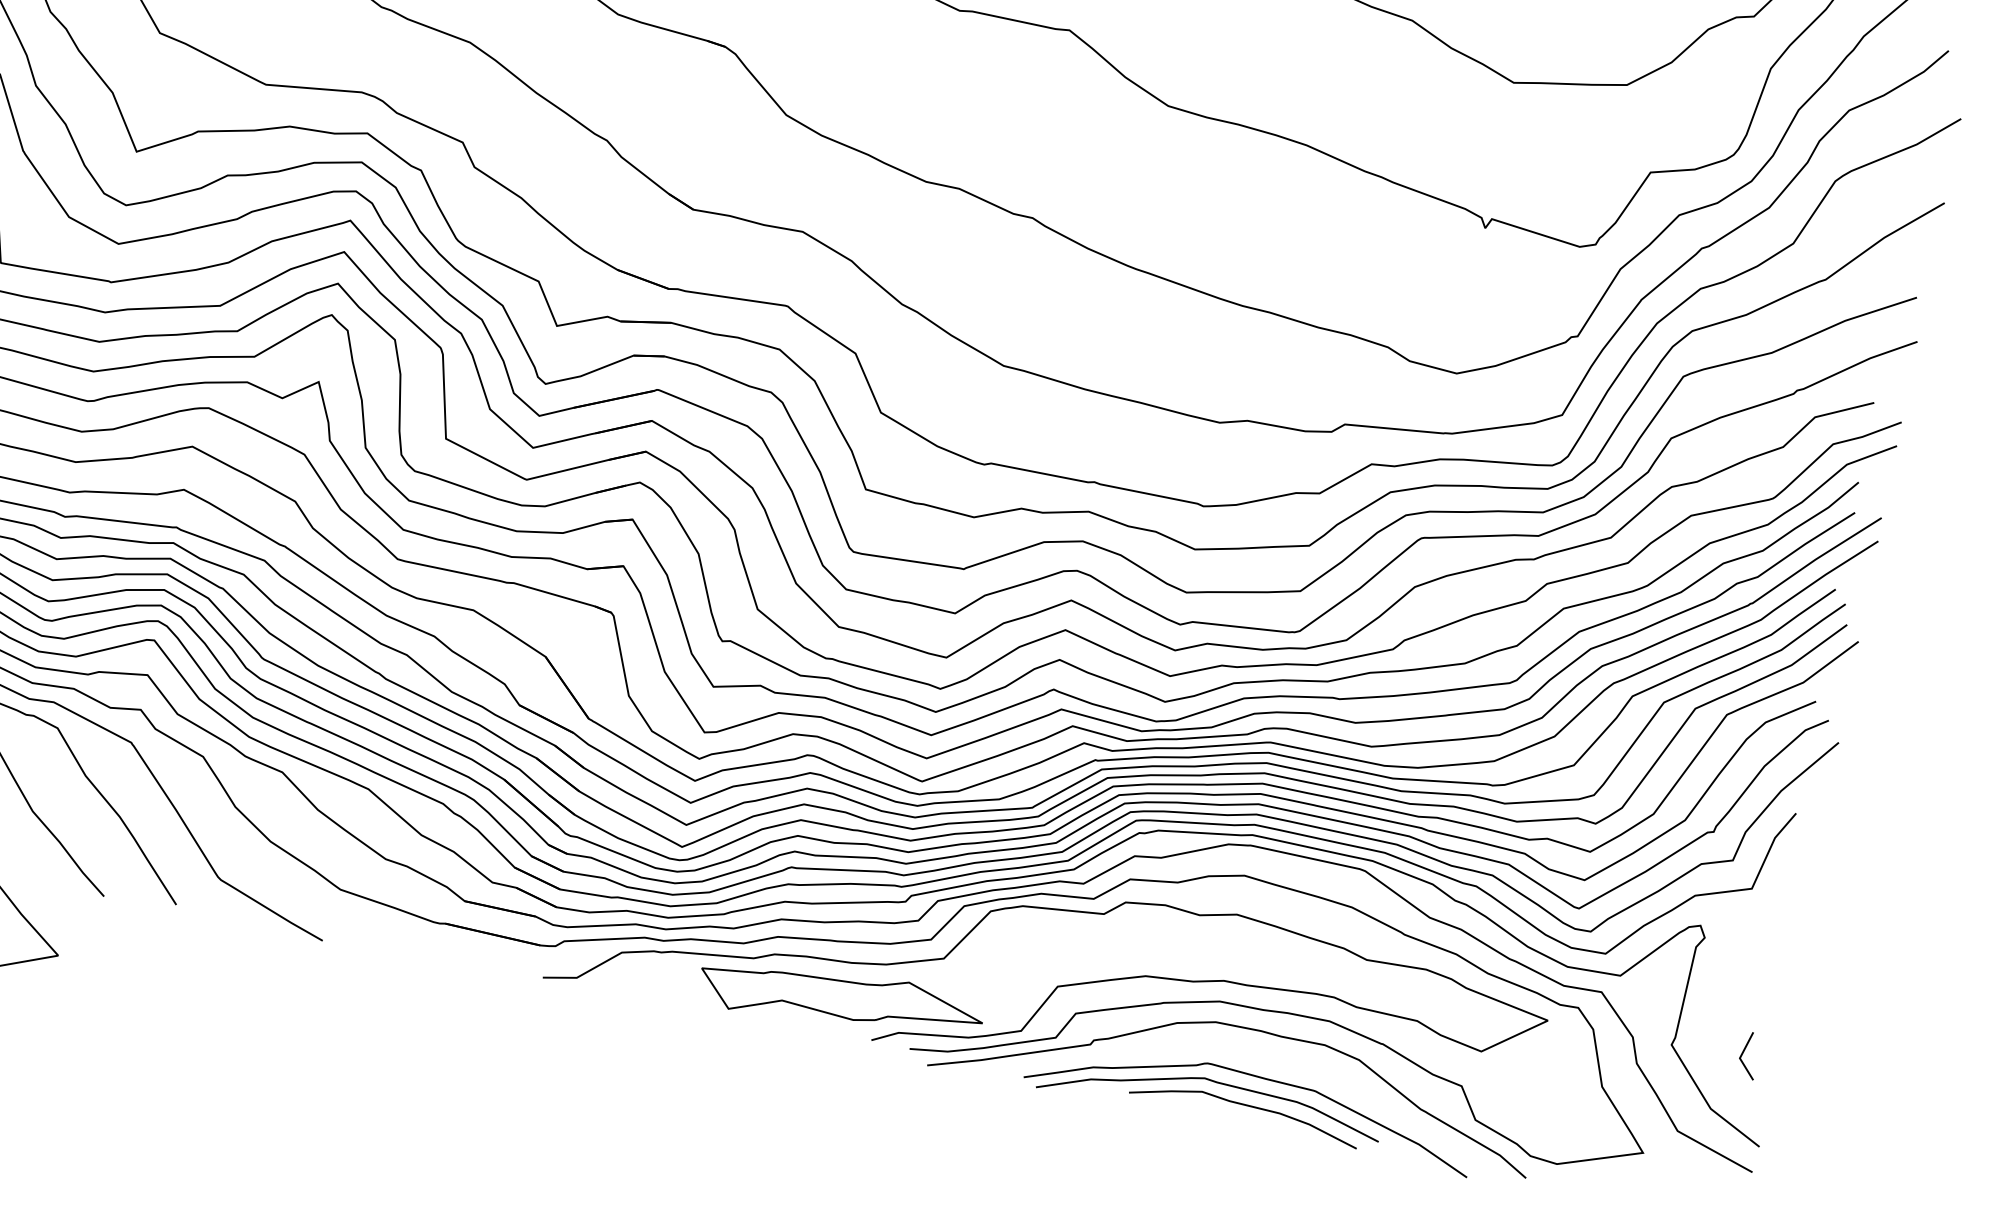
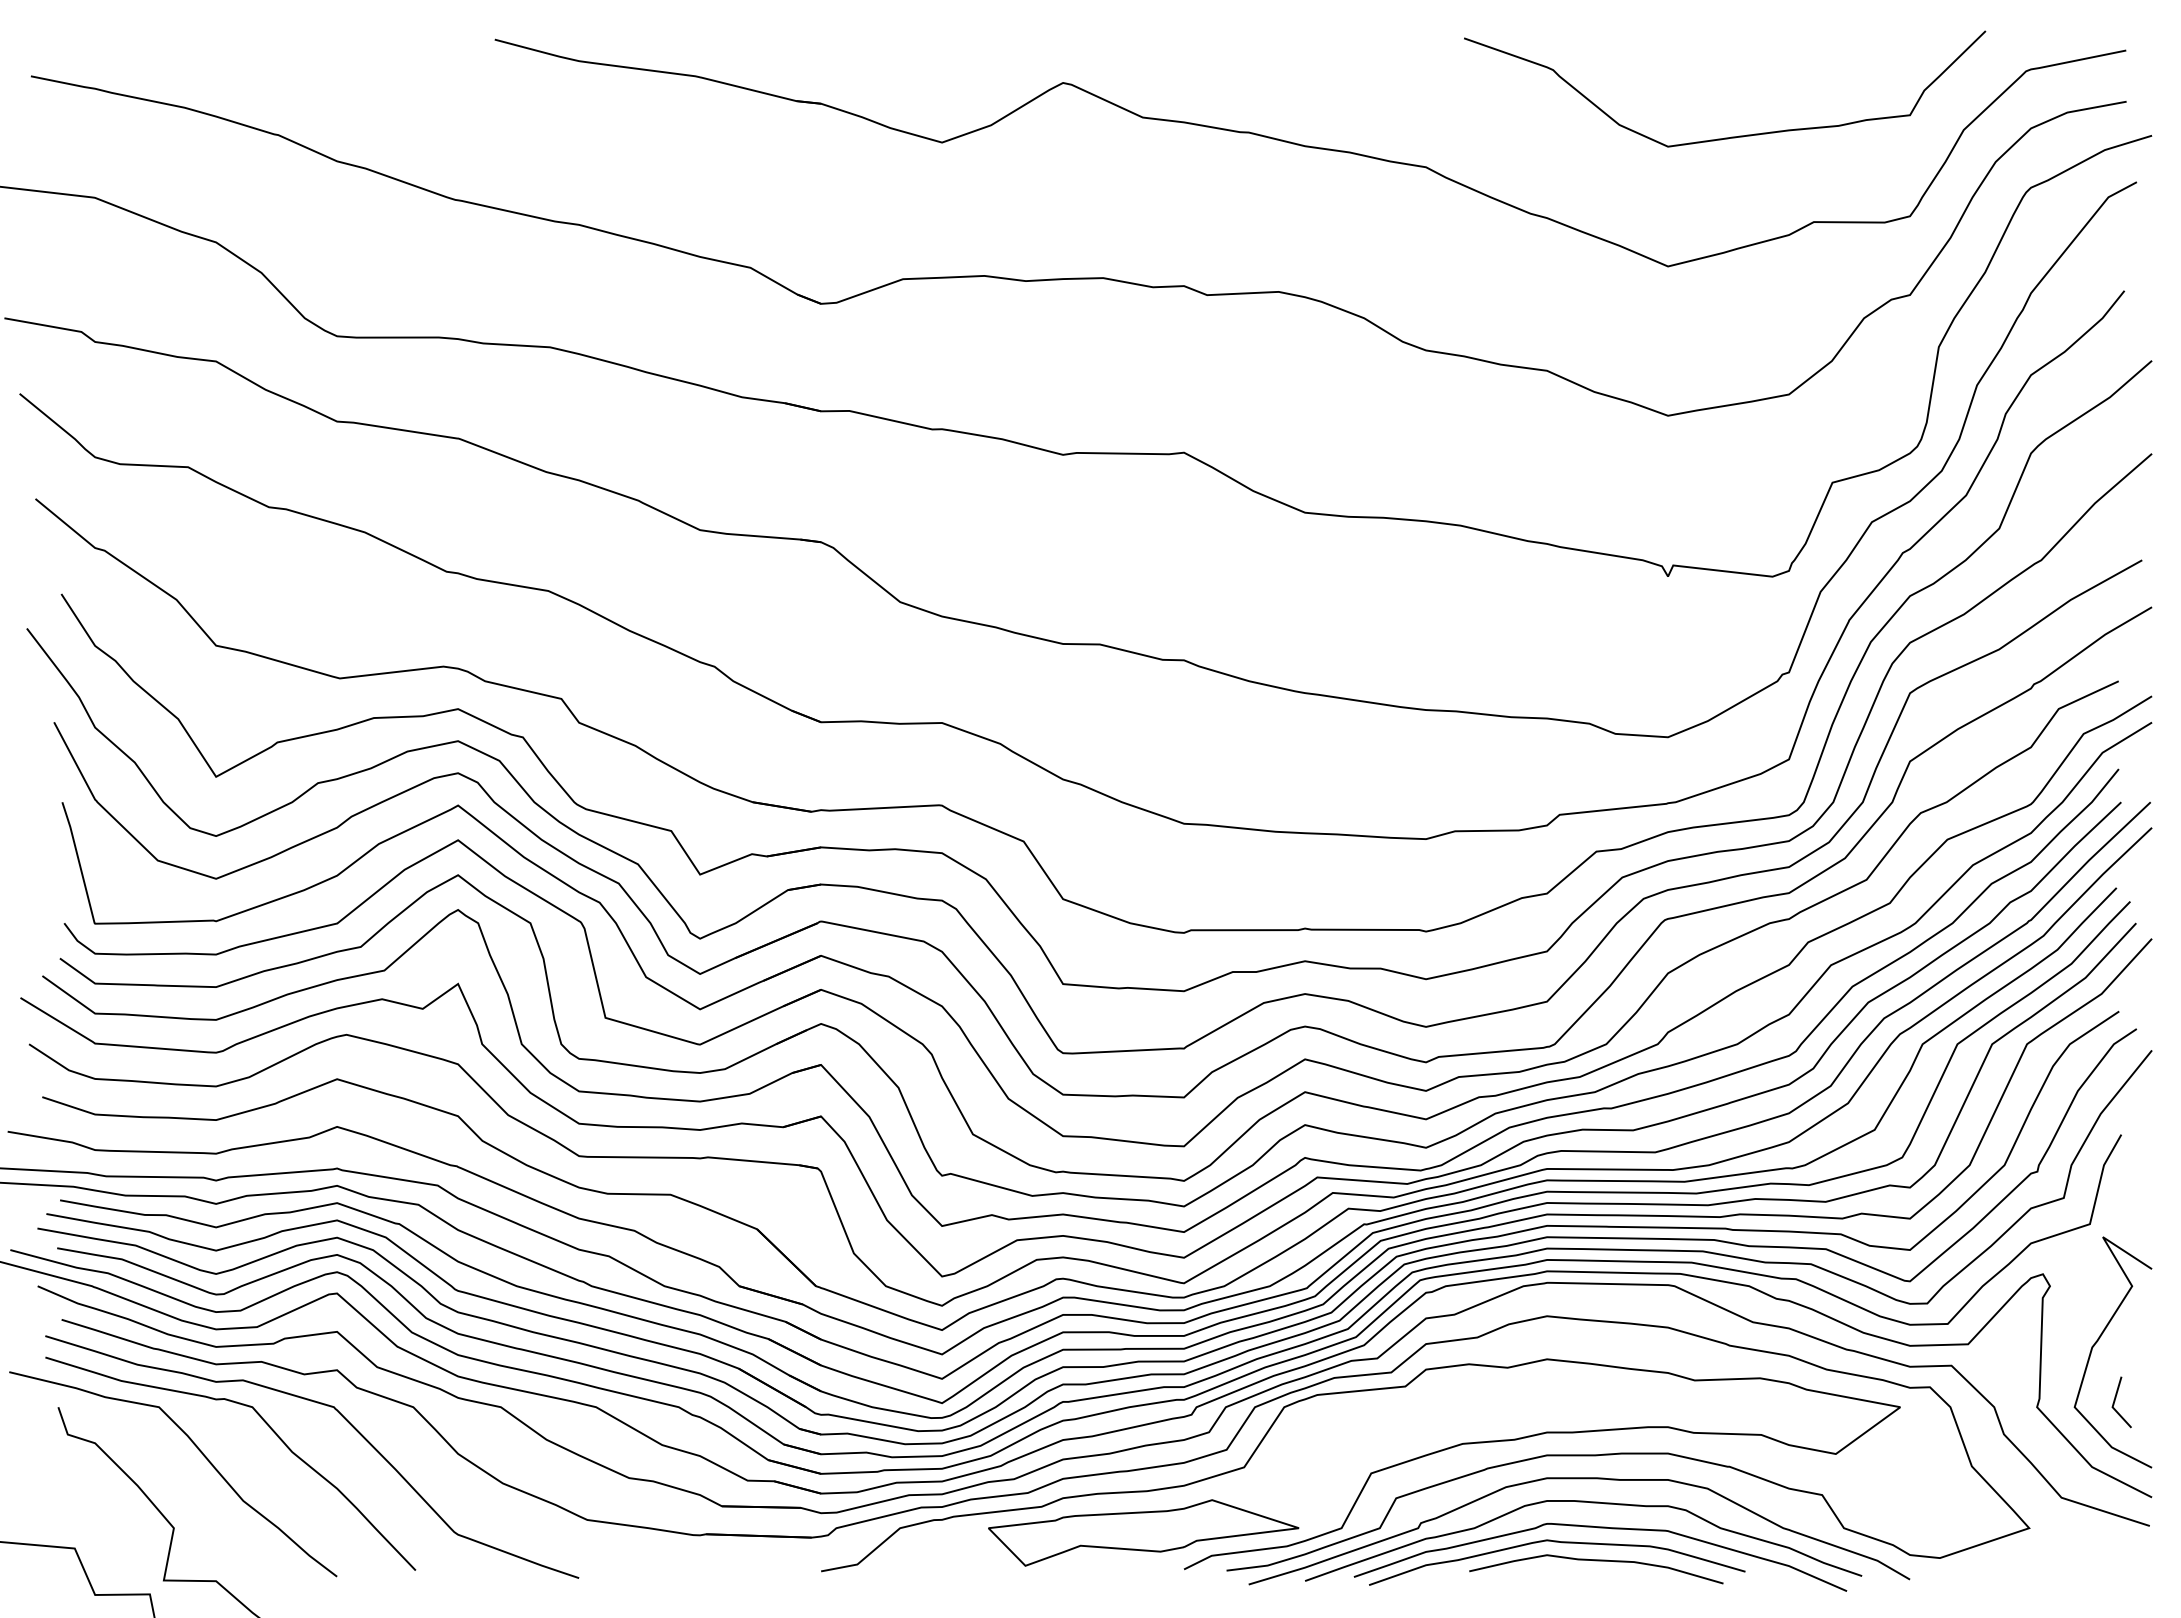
curve: (1738, 996) -> (2098, 1341), added
curve: (1251, 1052) -> (1591, 1503), added

